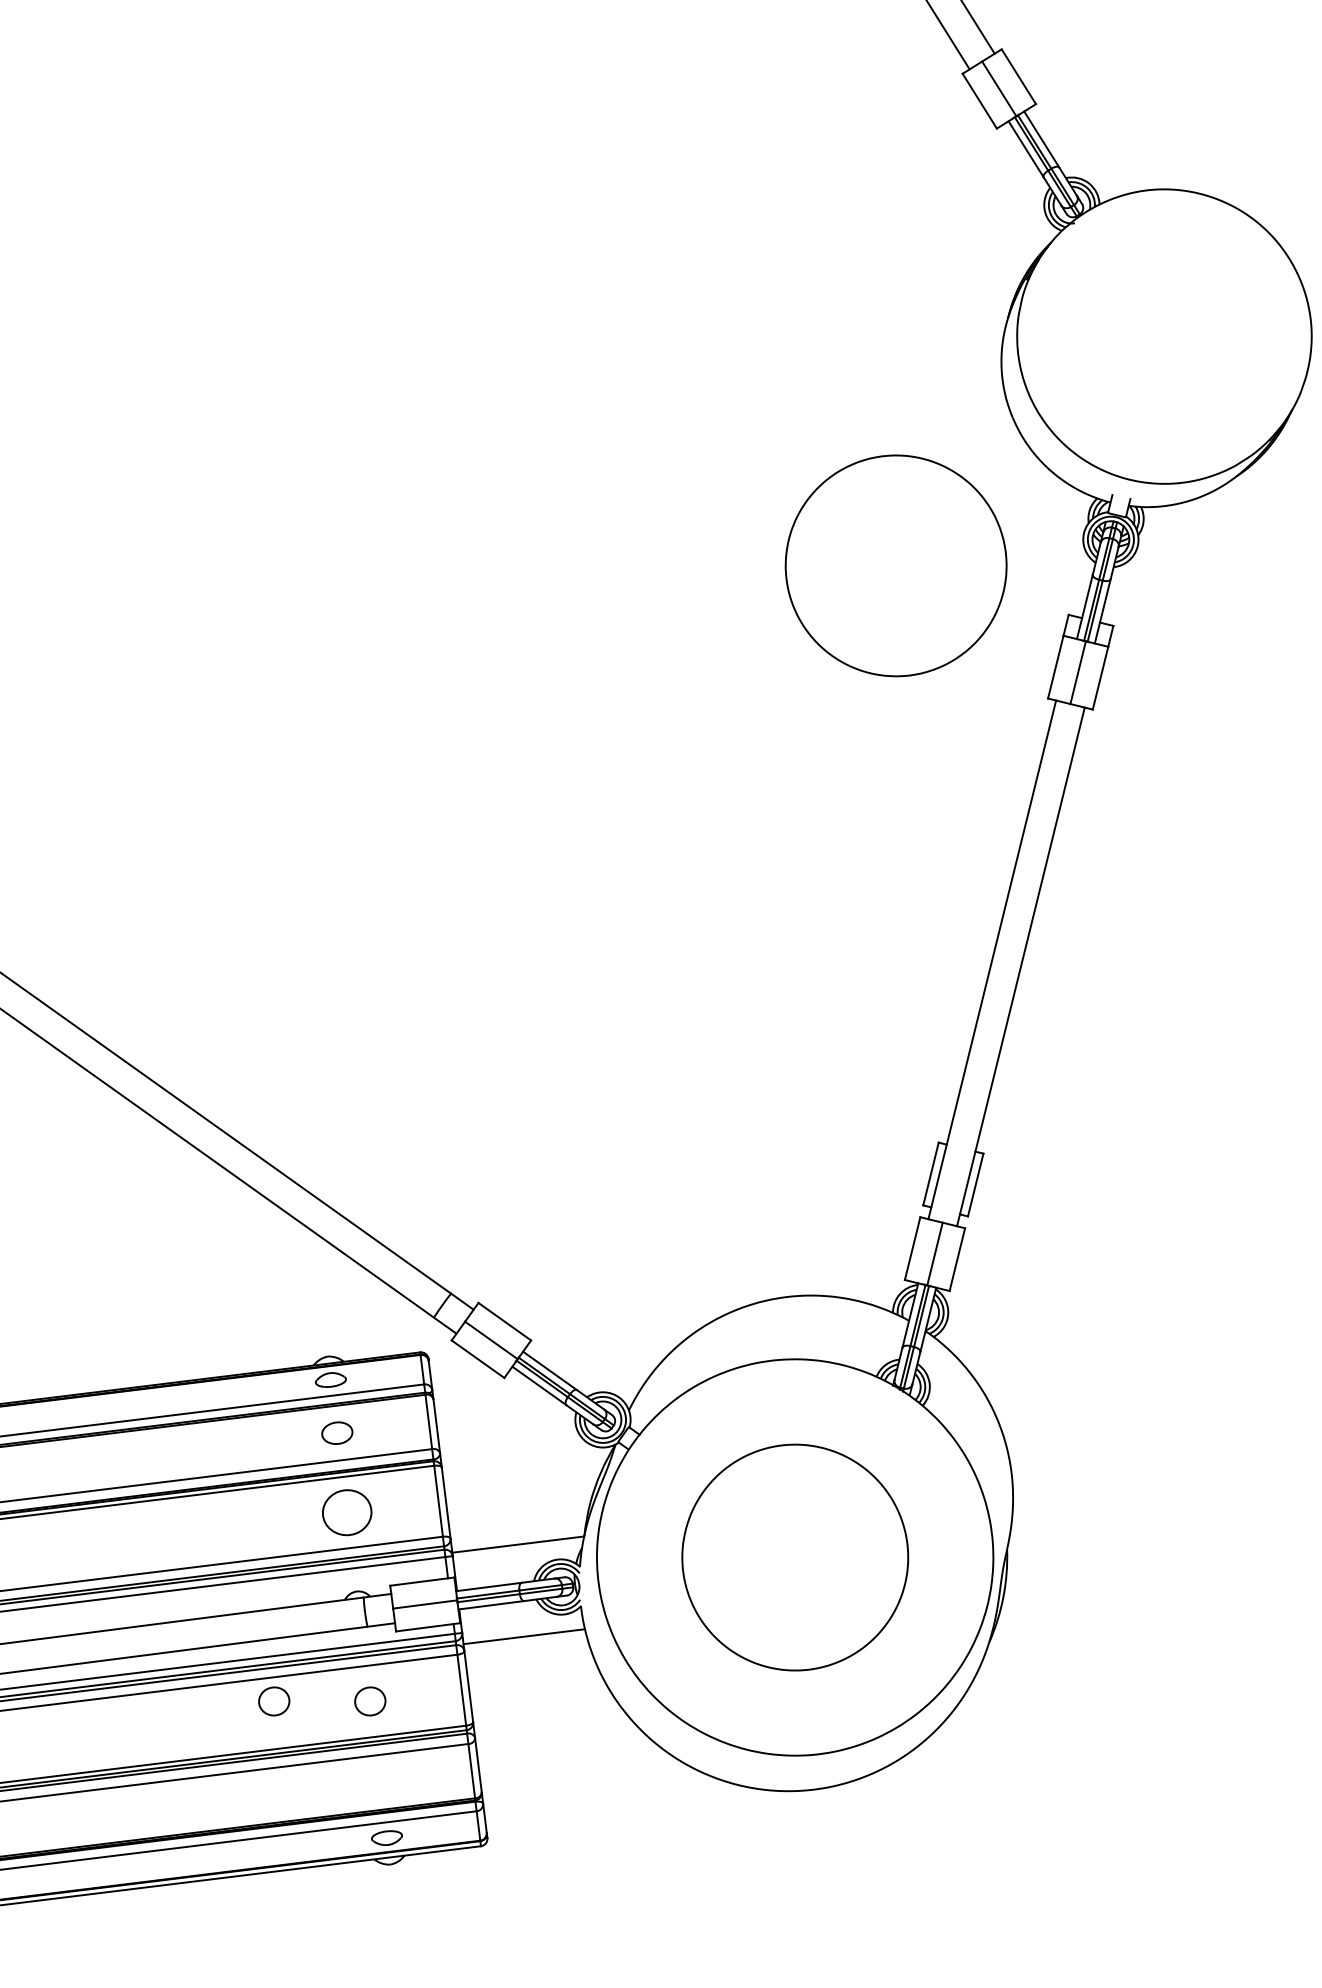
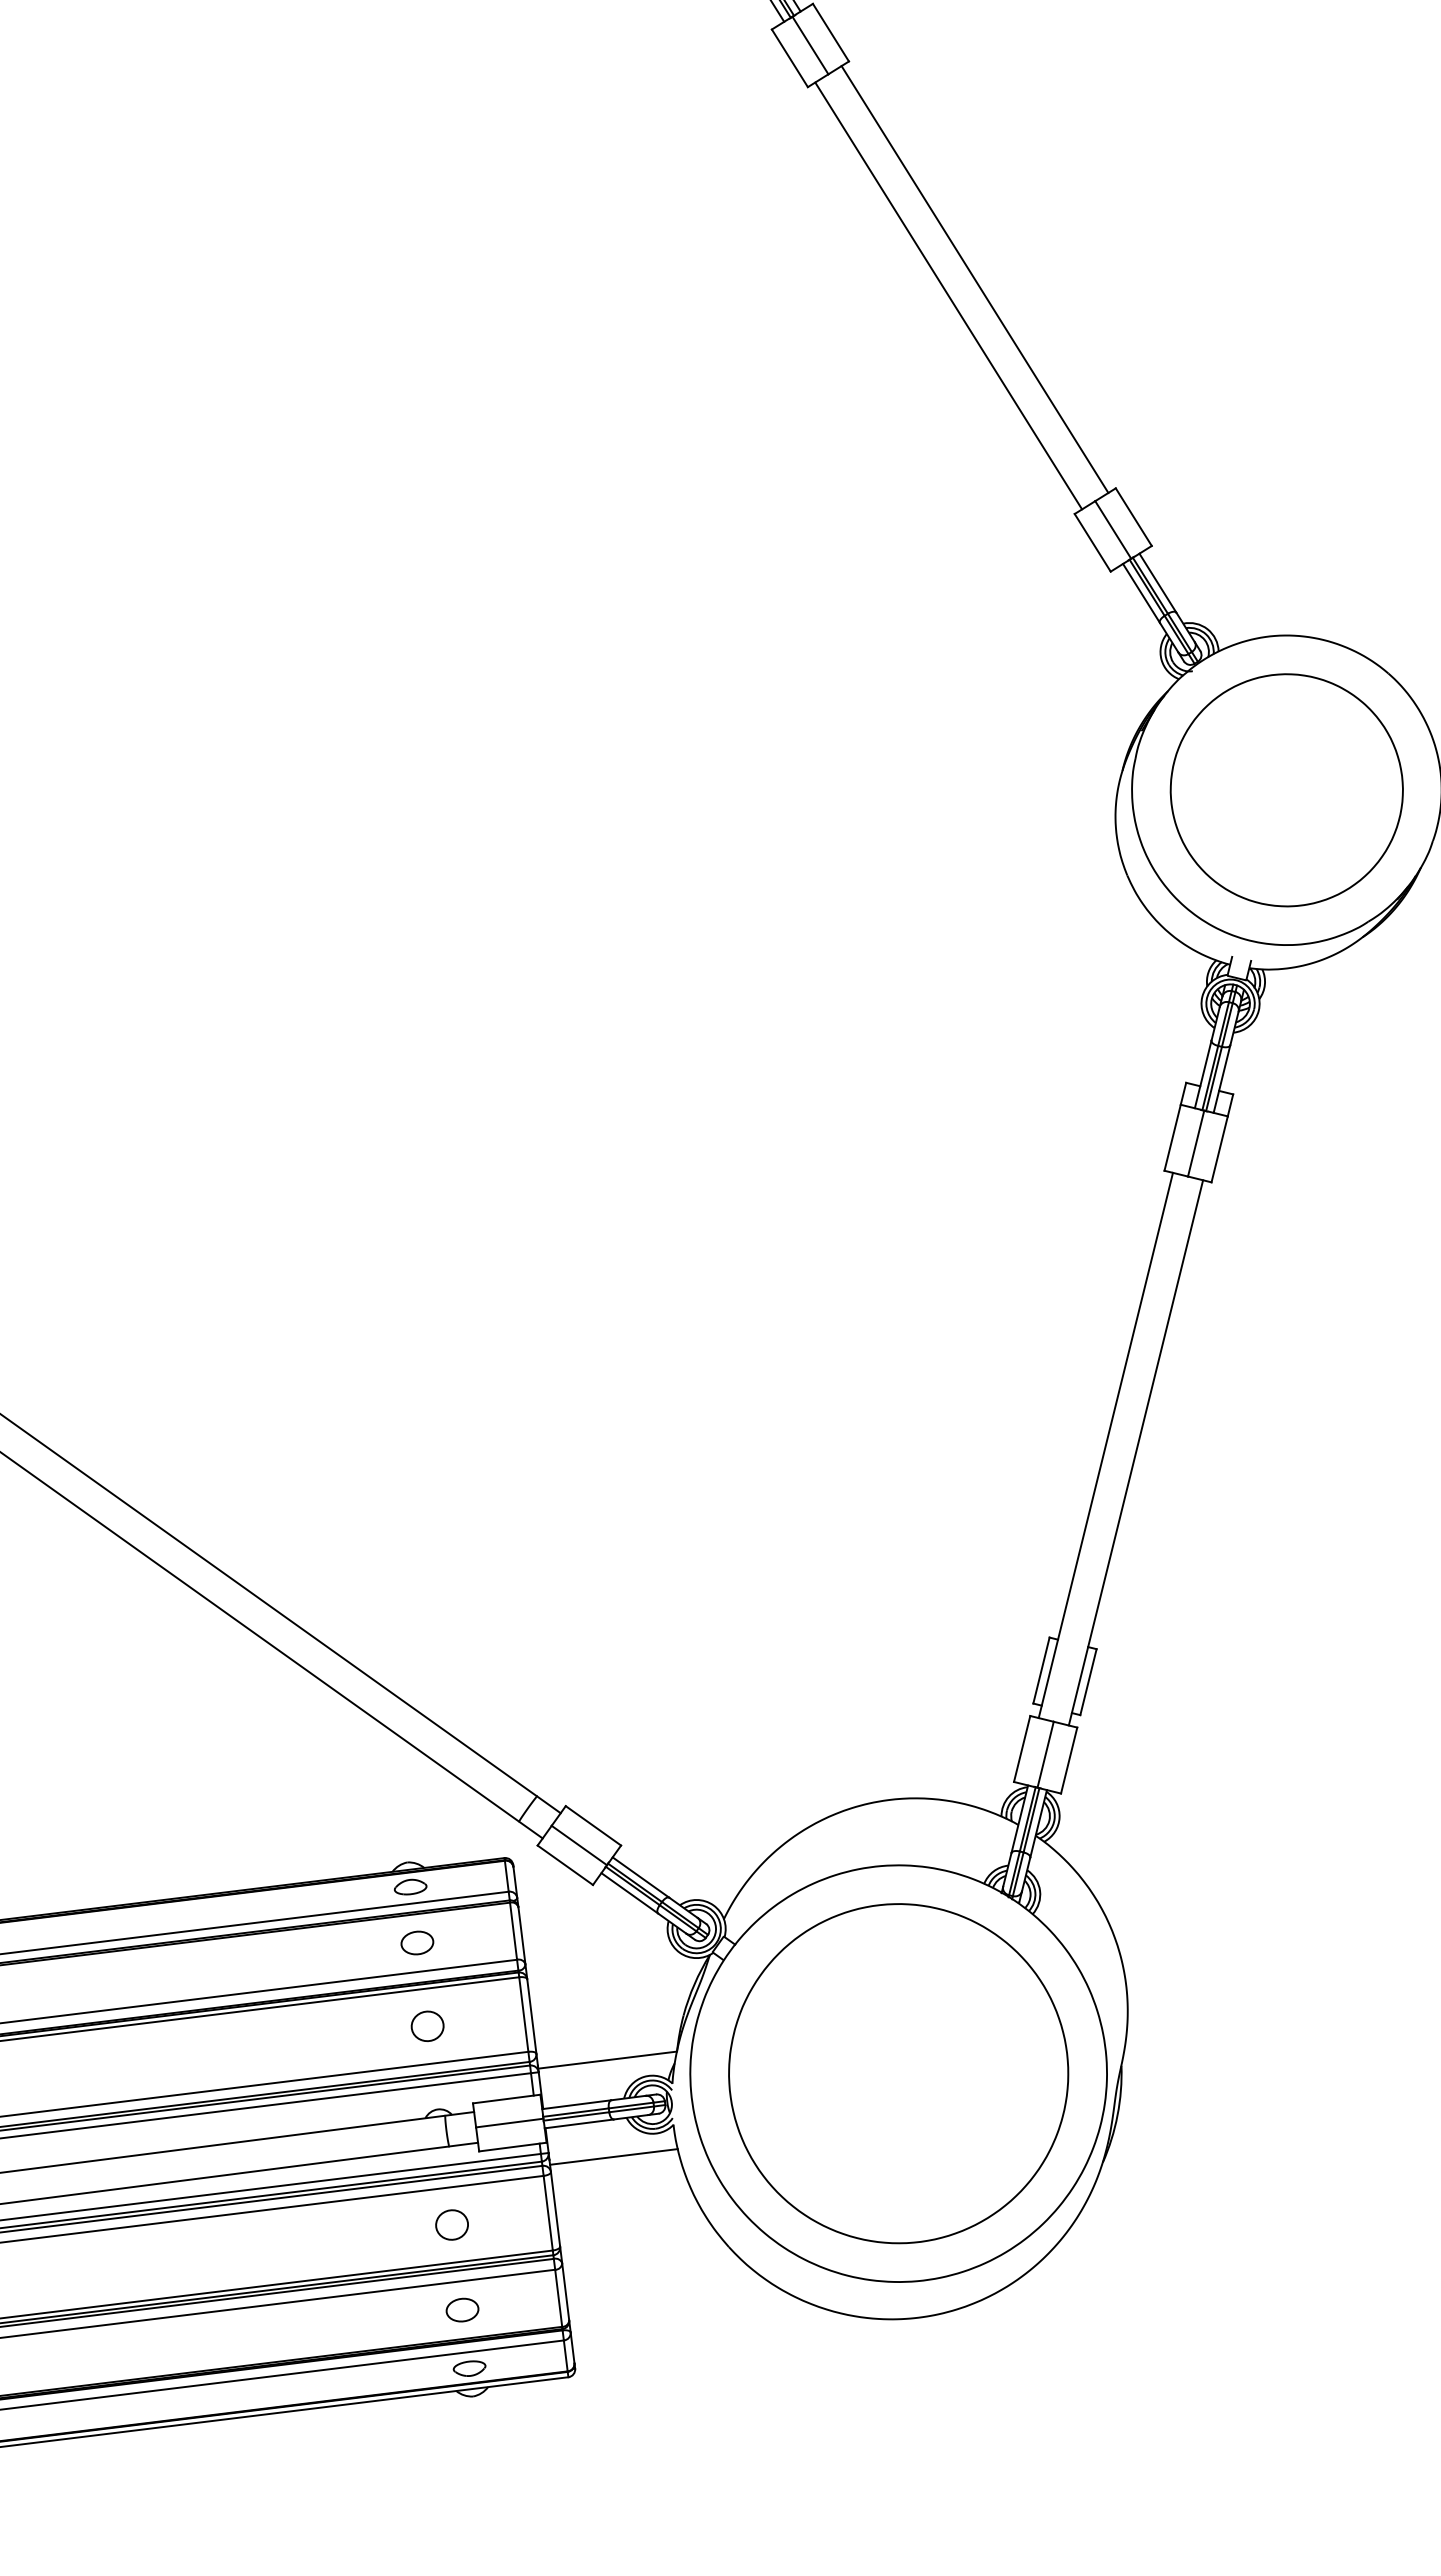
part: (895, 566) -> (1286, 790), moved
part: (346, 1511) -> (427, 2025), size x0.62
part: (795, 1557) -> (898, 2073), size x1.43
part: (273, 1700) -> (350, 2224), removed
part: (380, 1781) -> (462, 2309), added

